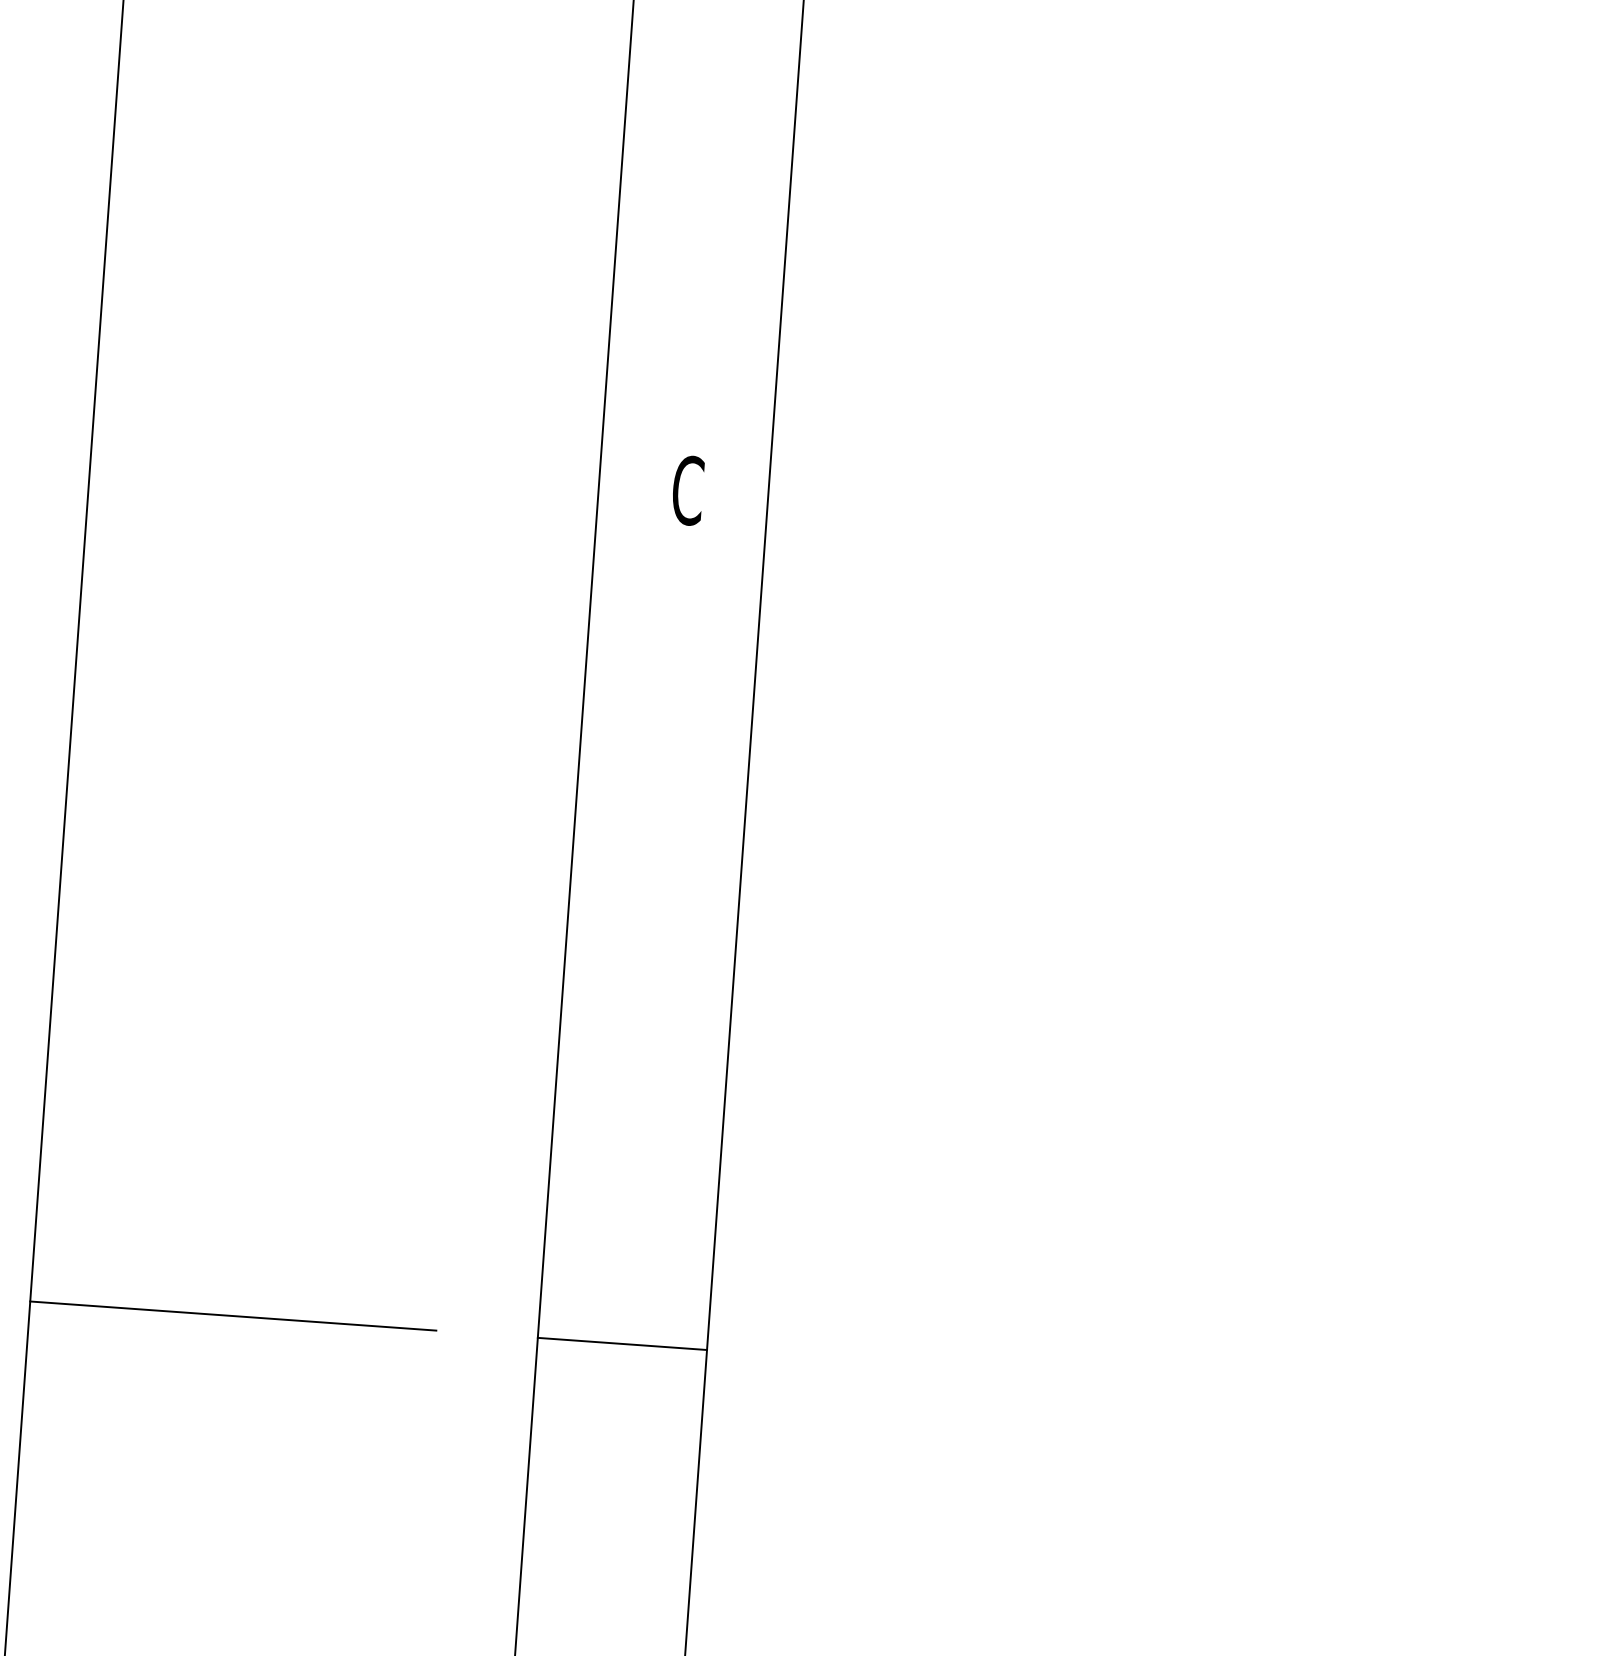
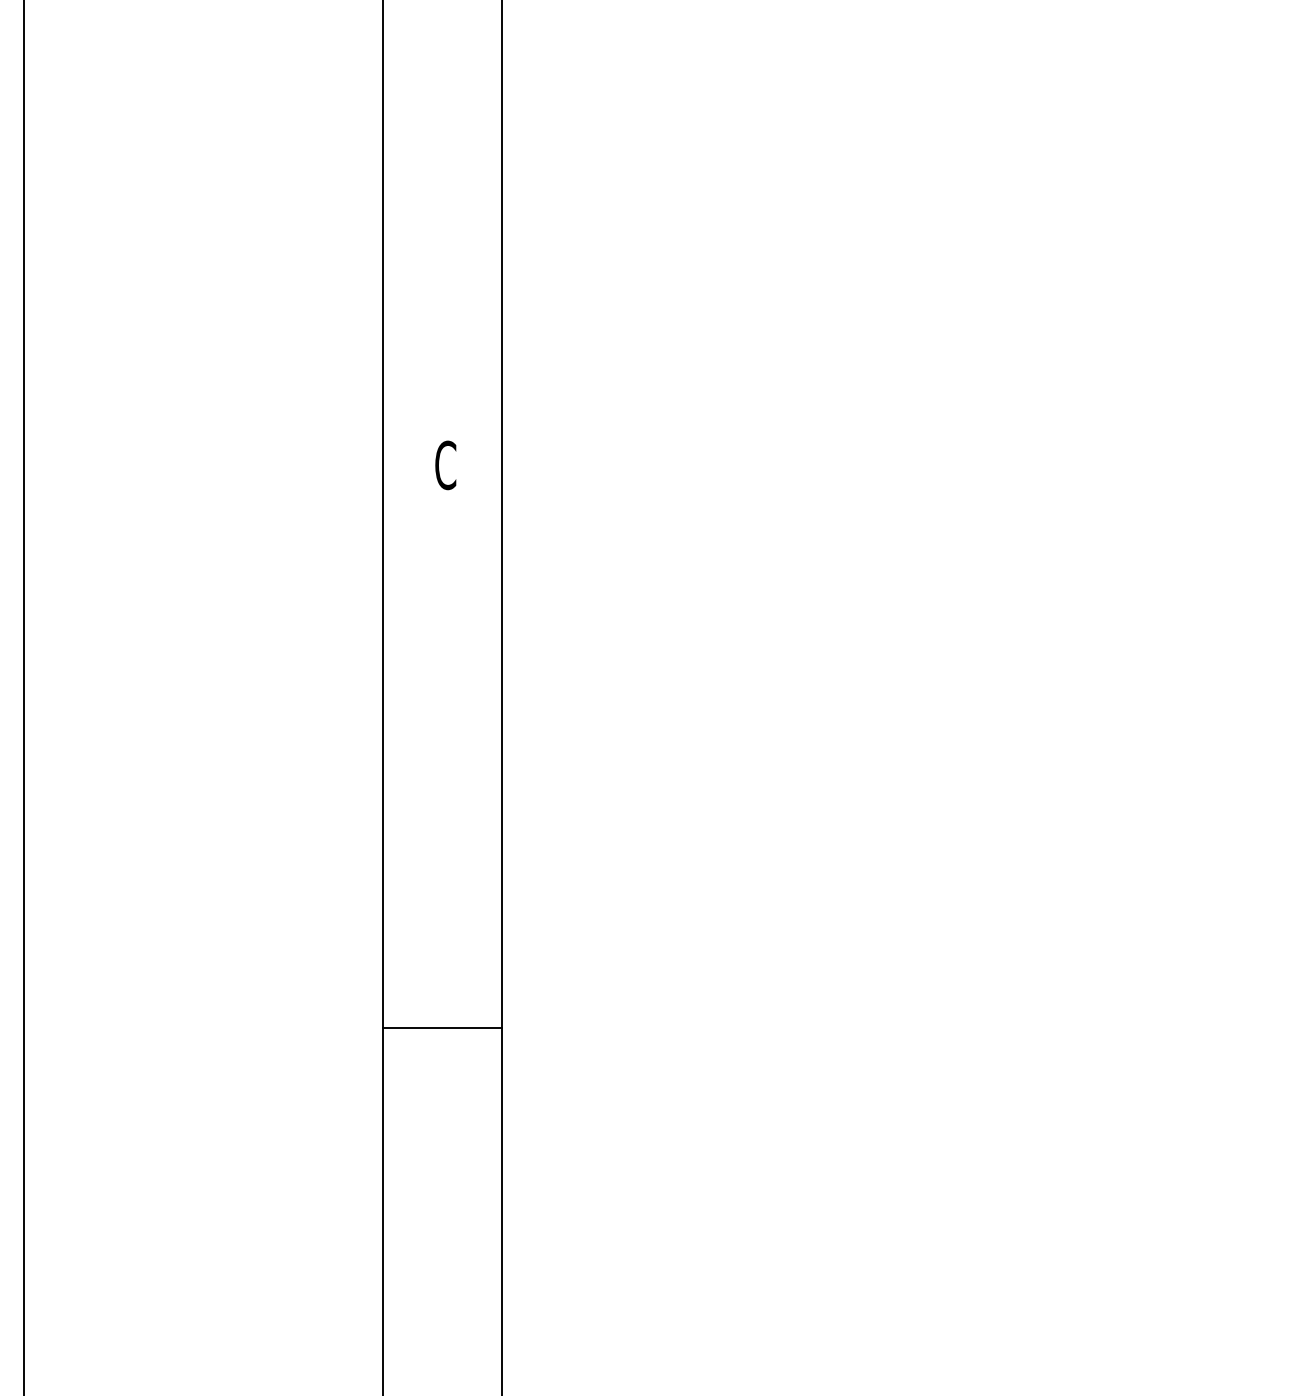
line: (232, 1316) -> (167, 1068), removed
line: (622, 1344) -> (442, 1028), moved

